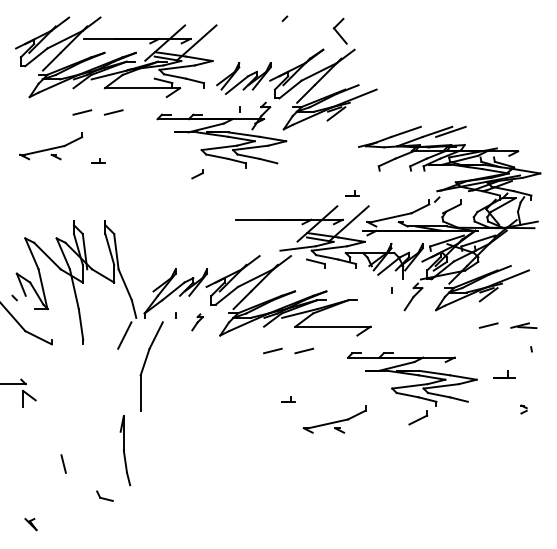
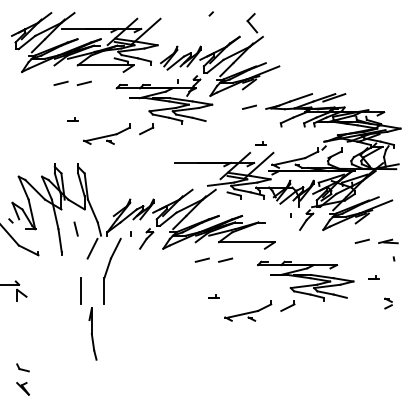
line: (336, 144) -> (249, 107), added
part: (51, 146) -> (107, 134), moved
part: (197, 174) -> (146, 129), size x1.67
part: (197, 322) -> (146, 239), size x1.67
part: (504, 373) -> (374, 276), size x0.62
line: (109, 392) -> (81, 290), added
part: (523, 409) -> (388, 303), size x1.67
part: (418, 417) -> (288, 305), moved
line: (63, 463) -> (76, 228), moved
part: (104, 495) -> (22, 367), moved
part: (30, 524) -> (22, 388), size x1.43

